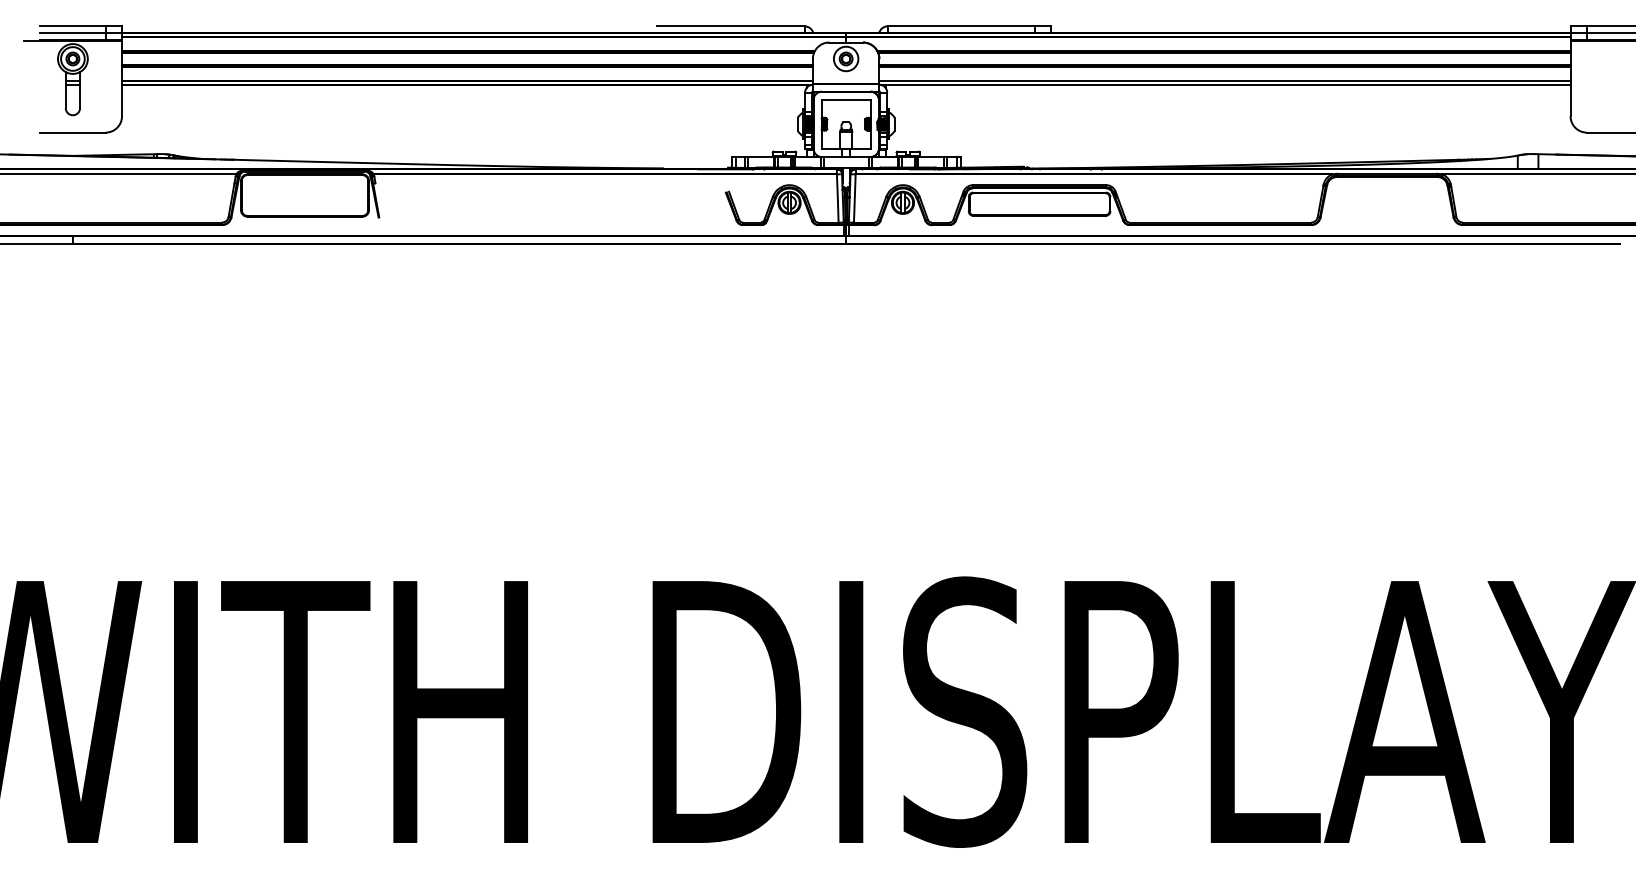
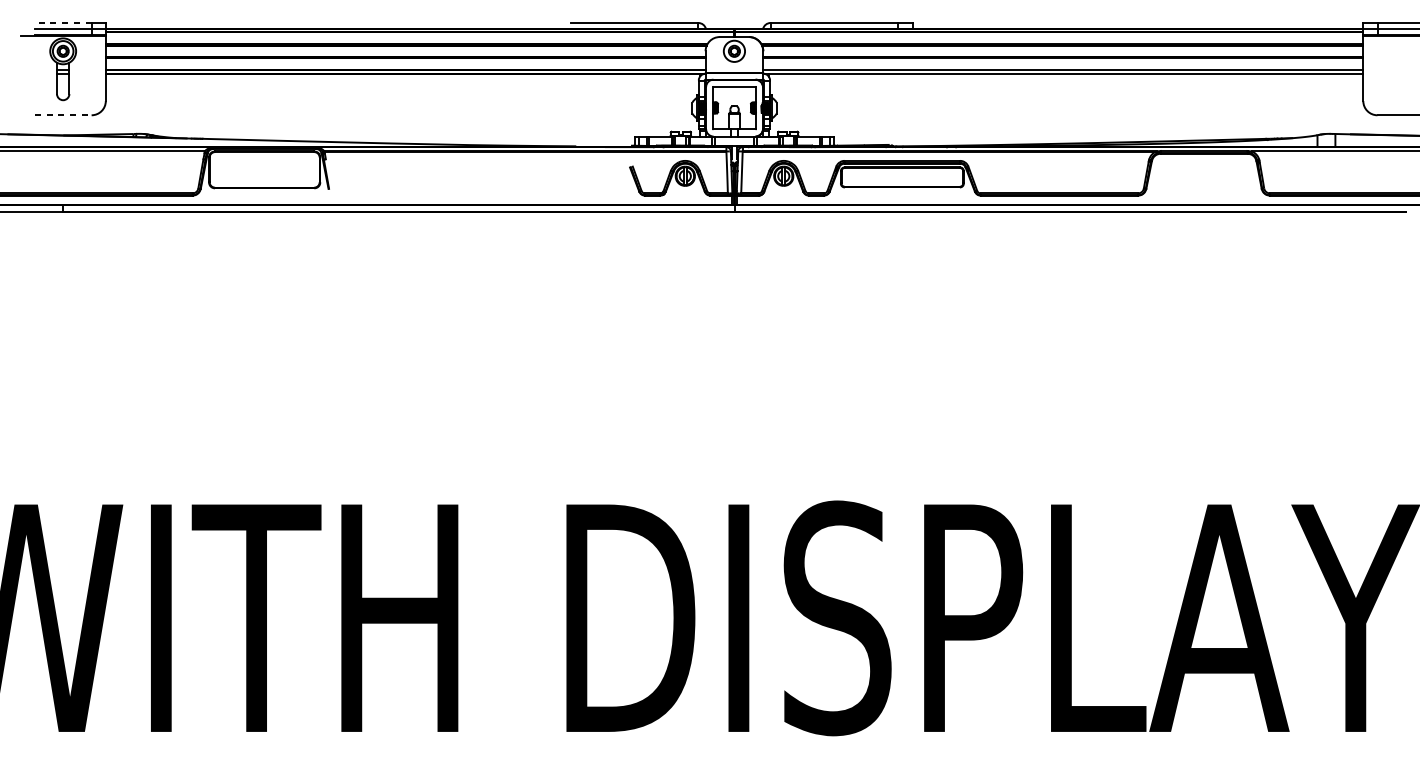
line: (72, 26) -> (62, 23), solid -> dashed
line: (72, 132) -> (62, 115), solid -> dashed

